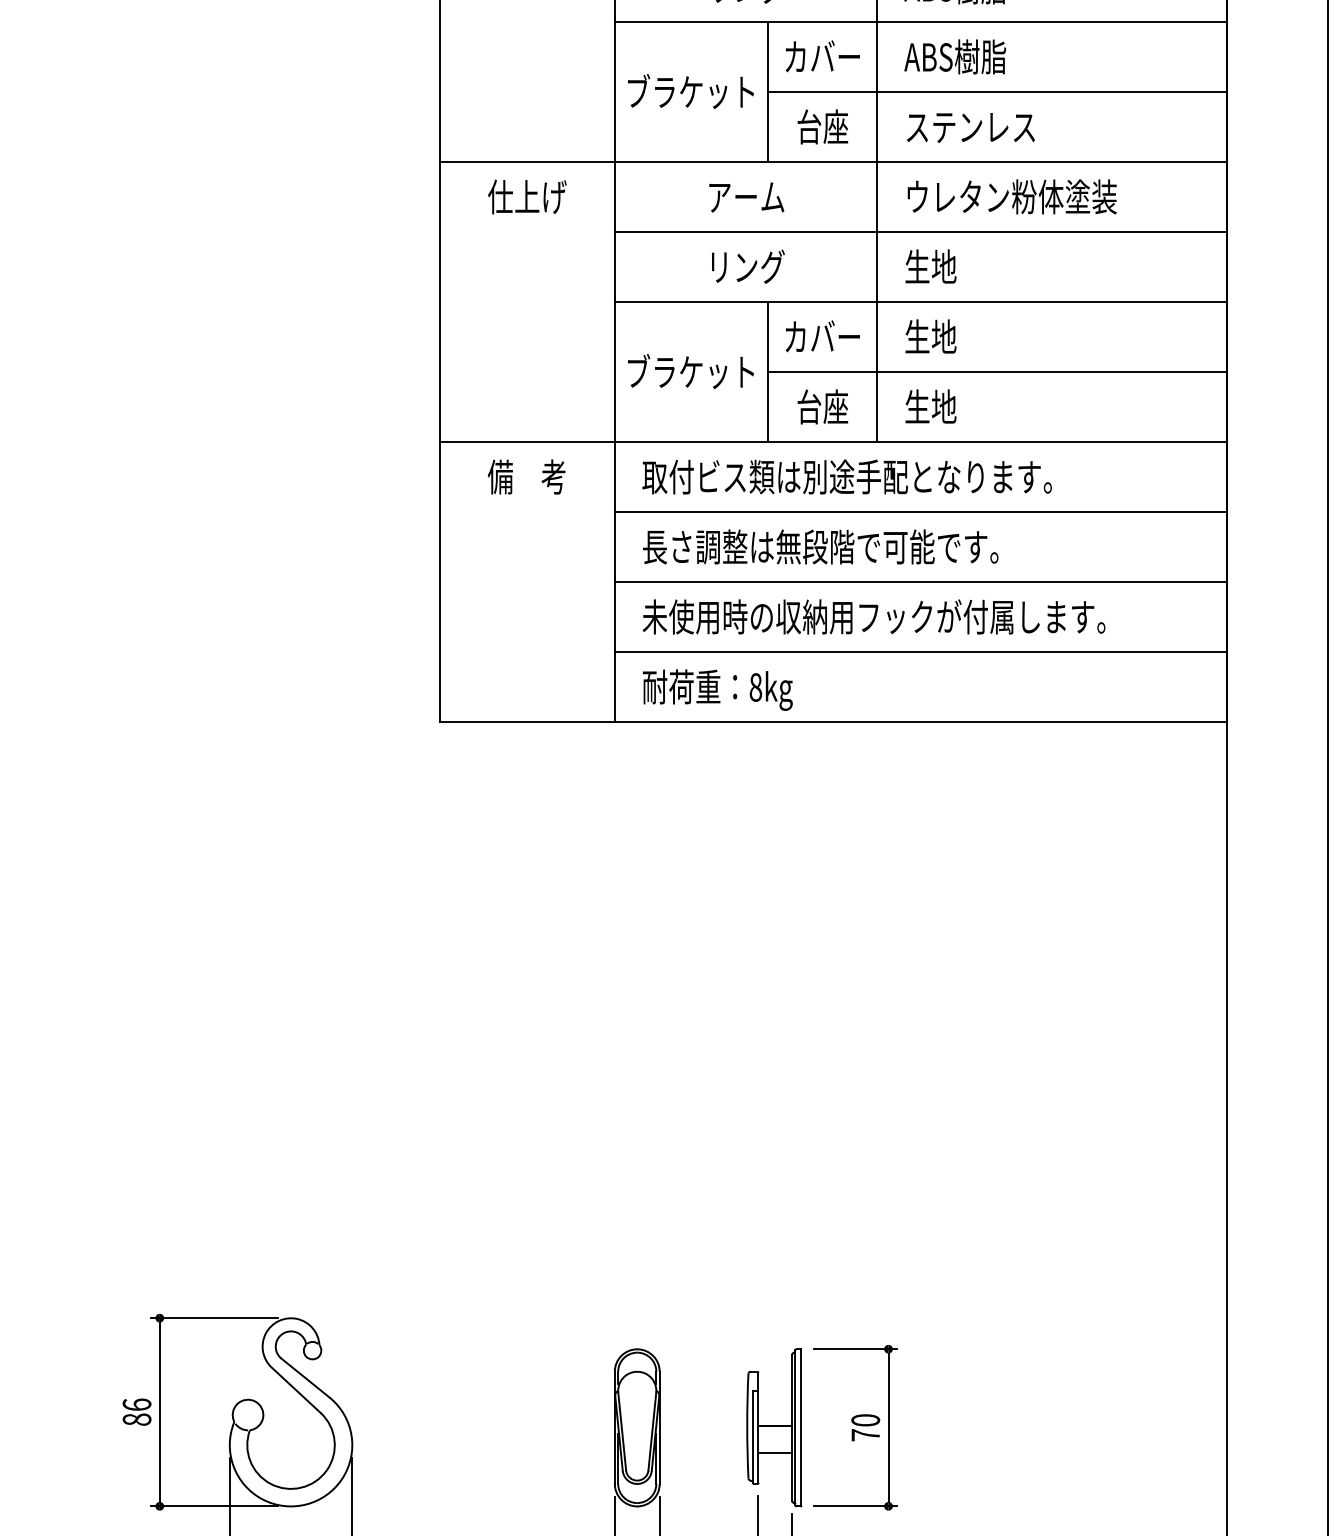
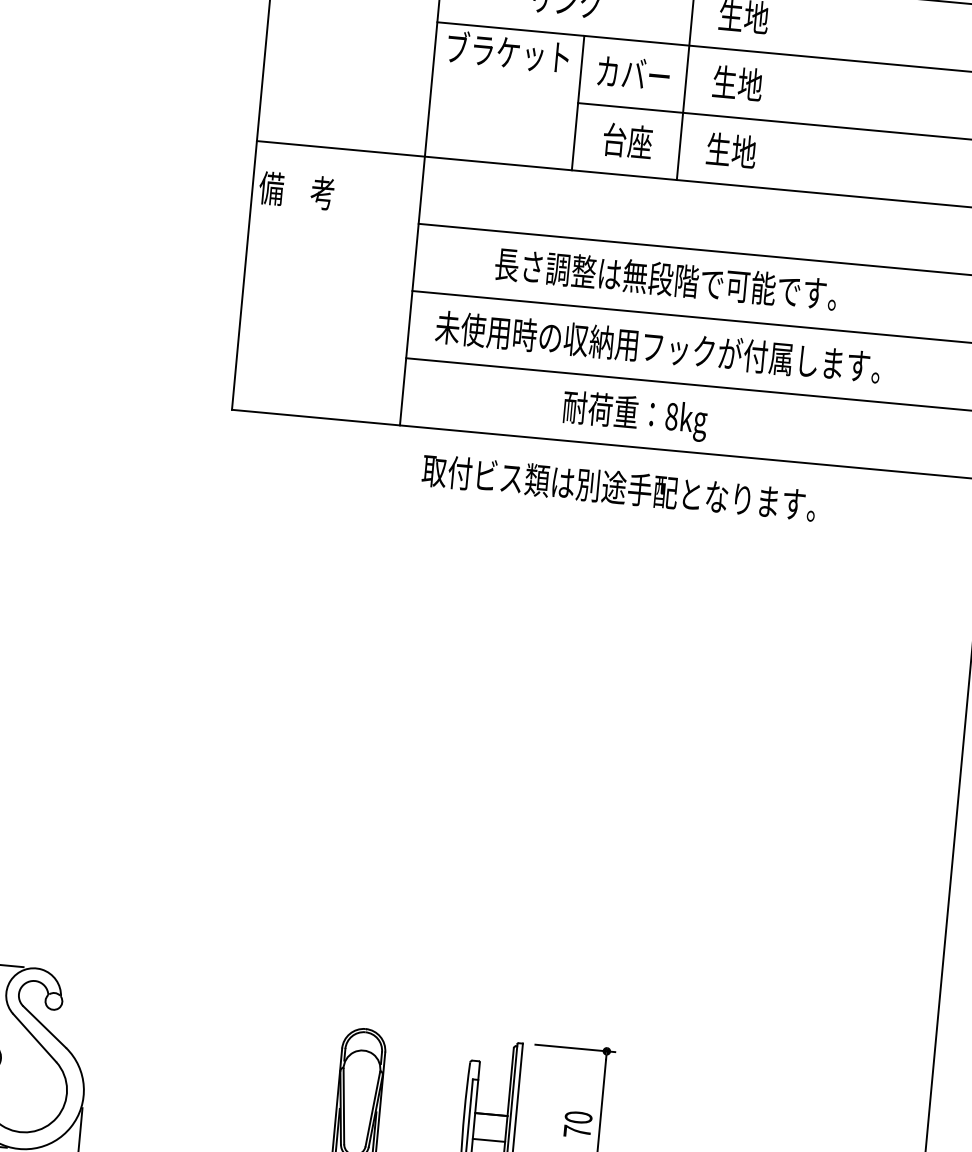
text: (690, 371) -> (507, 52), moved
text: (526, 476) -> (296, 190), moved
text: (846, 476) -> (618, 487), moved
text: (820, 546) -> (665, 278), moved
text: (717, 689) -> (634, 415), moved

